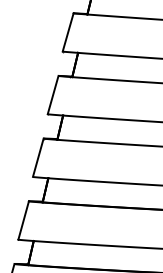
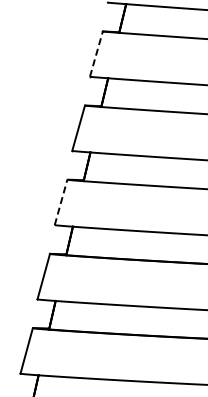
line: (68, 32) -> (96, 54), solid -> dashed
line: (38, 157) -> (61, 202), solid -> dashed

